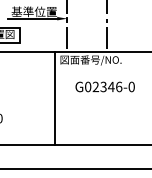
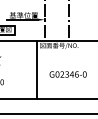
text: (104, 86) -> (67, 74), moved

